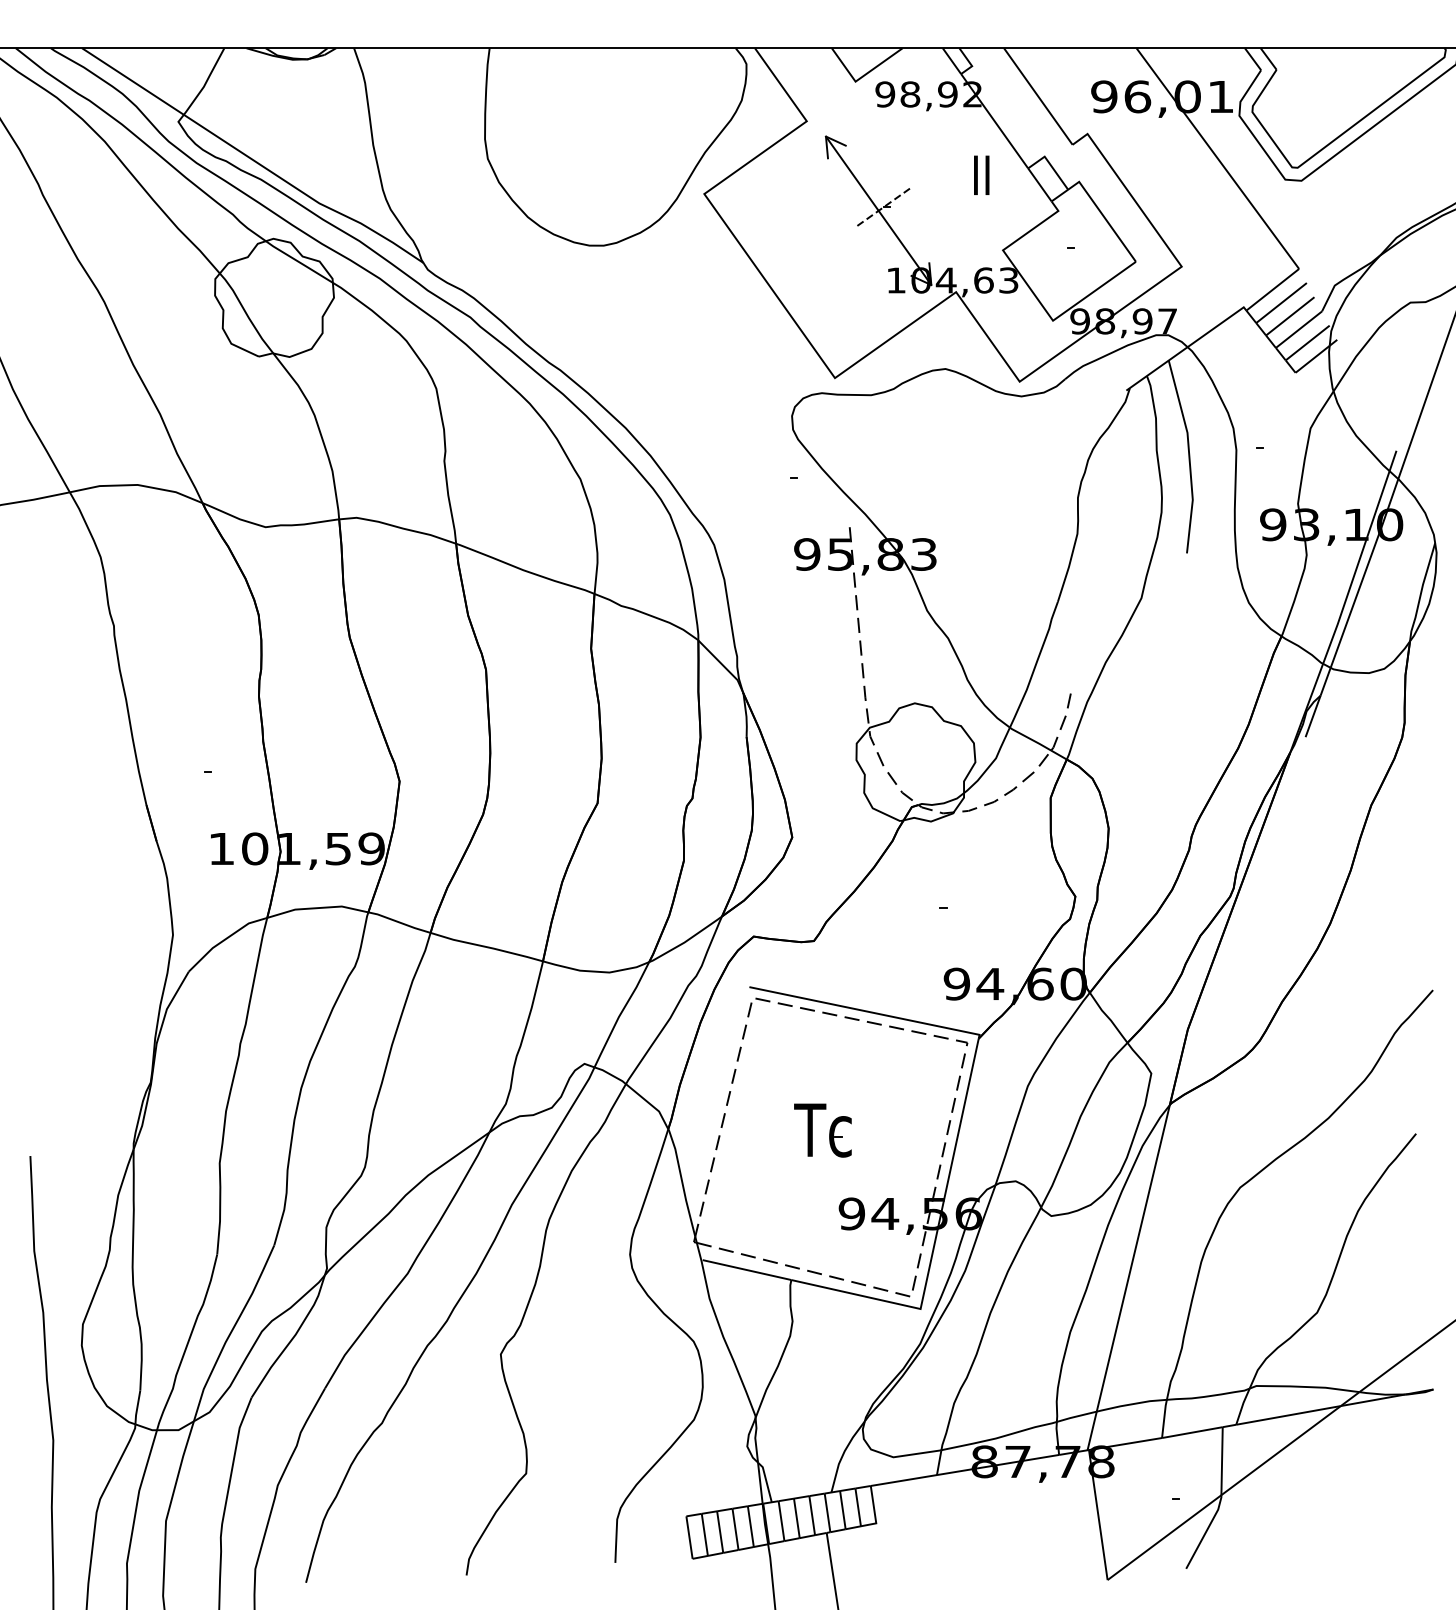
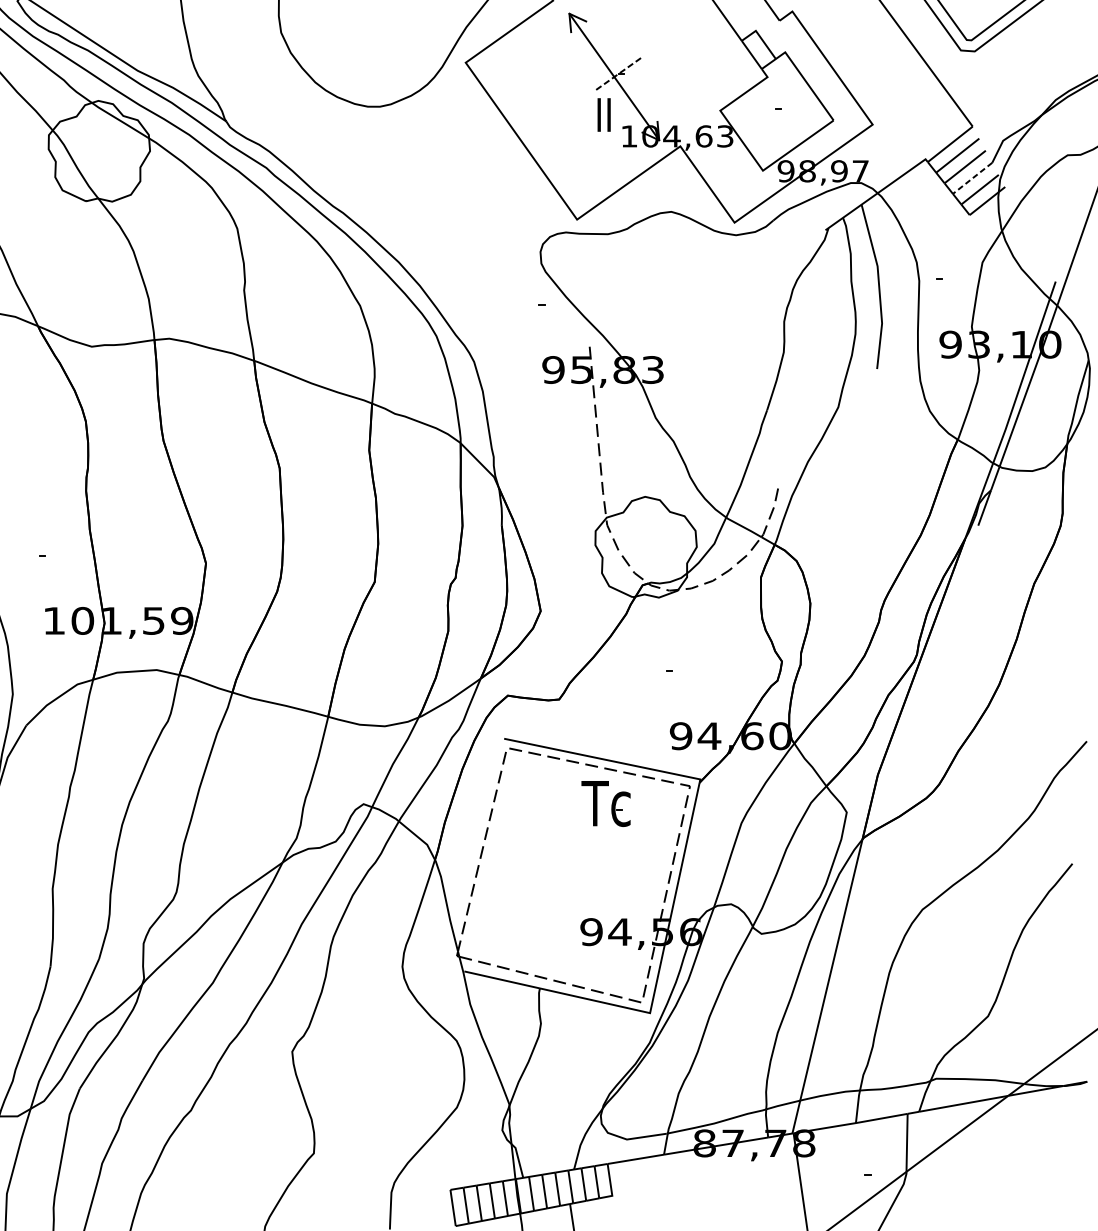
text: (981, 174) -> (603, 114), moved
line: (1298, 330) -> (972, 179), solid -> dashed
part: (829, 1130) -> (611, 803), moved

